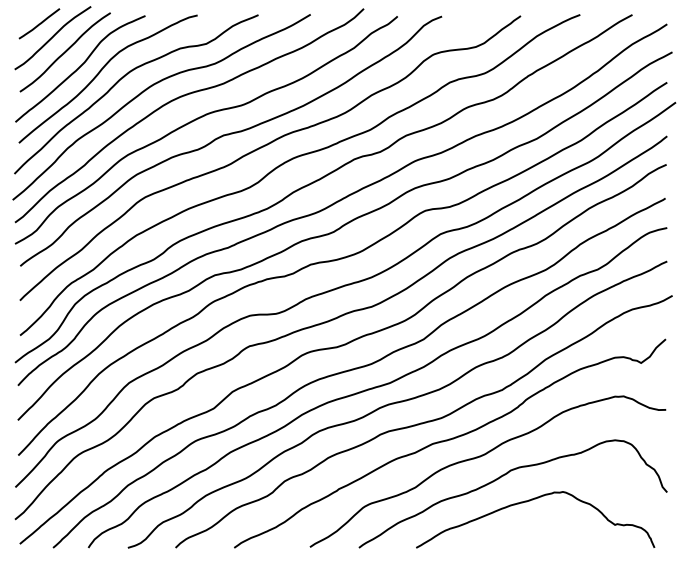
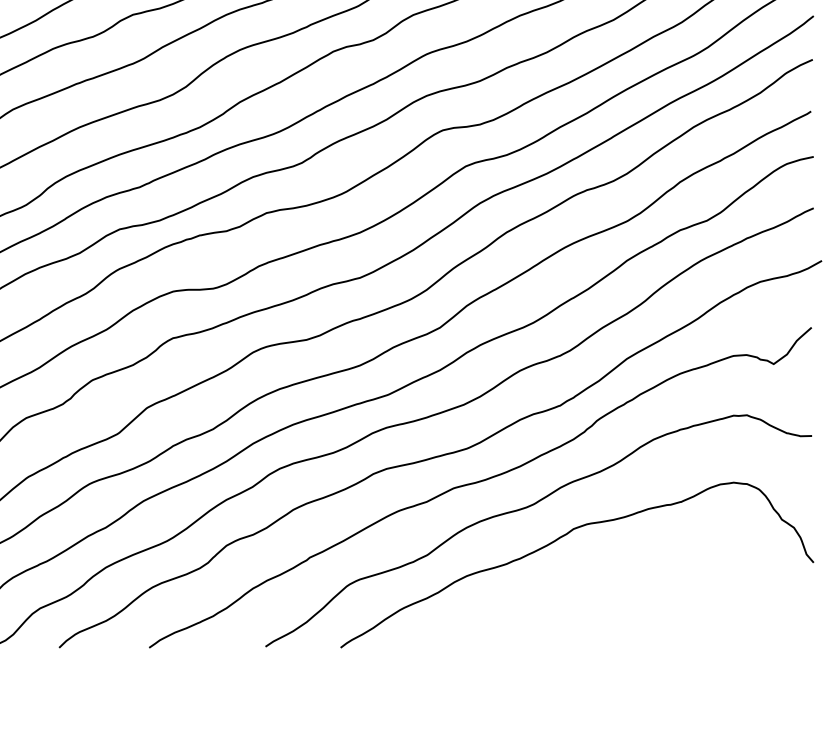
curve: (530, 501) -> (603, 576), removed

